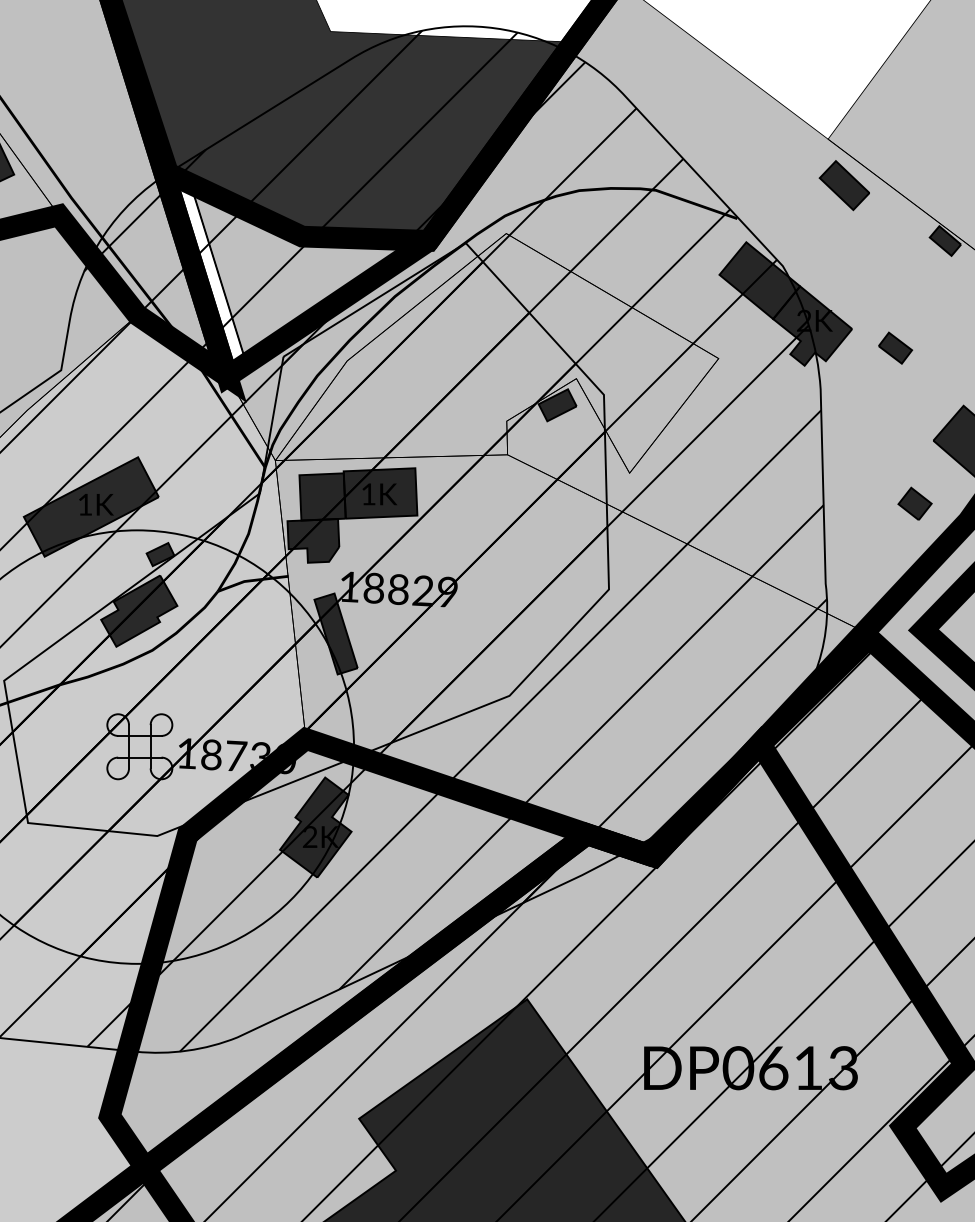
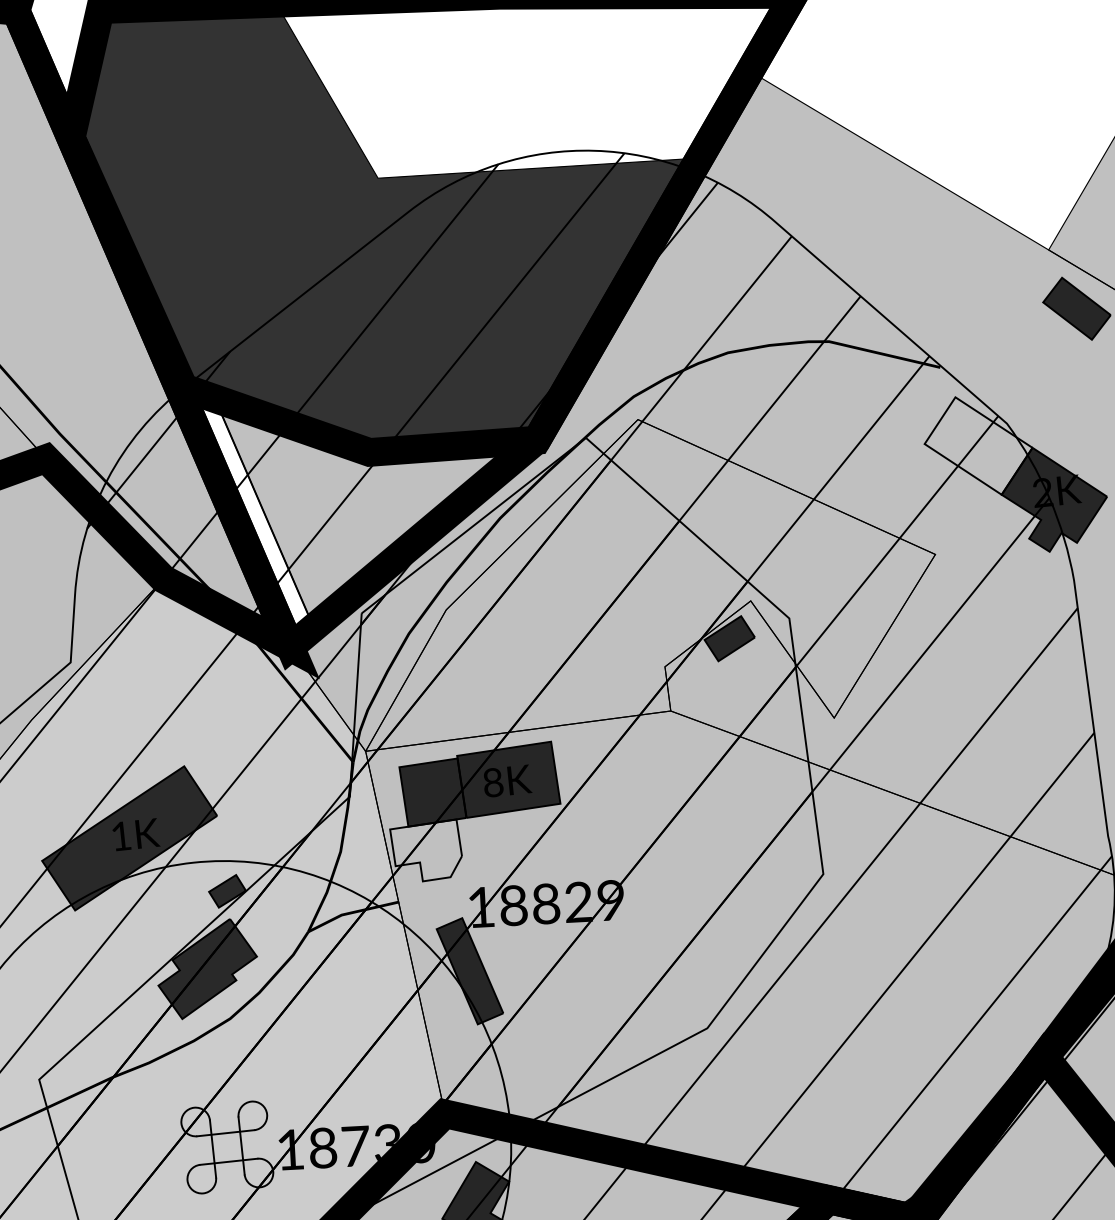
fill: (759, 280) -> (978, 445), removed
text: (368, 494) -> (493, 782), 1K -> 8K
fill: (313, 540) -> (427, 851), removed

